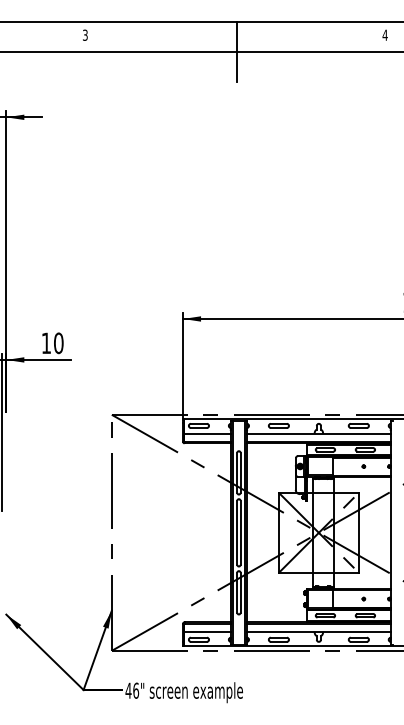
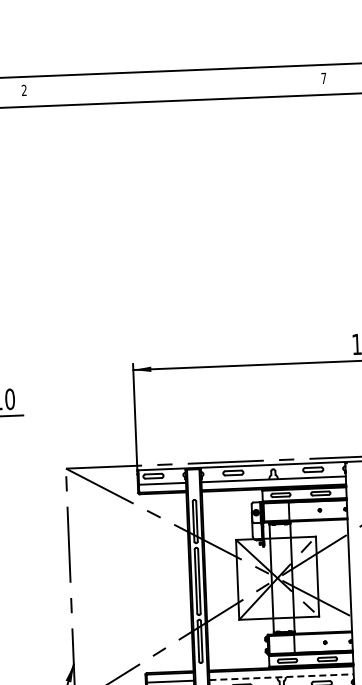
text: (384, 34) -> (323, 77), 4 -> 7
text: (85, 35) -> (24, 90), 3 -> 2
line: (237, 51) -> (176, 100), removed
line: (319, 631) -> (282, 676), solid -> dashed

